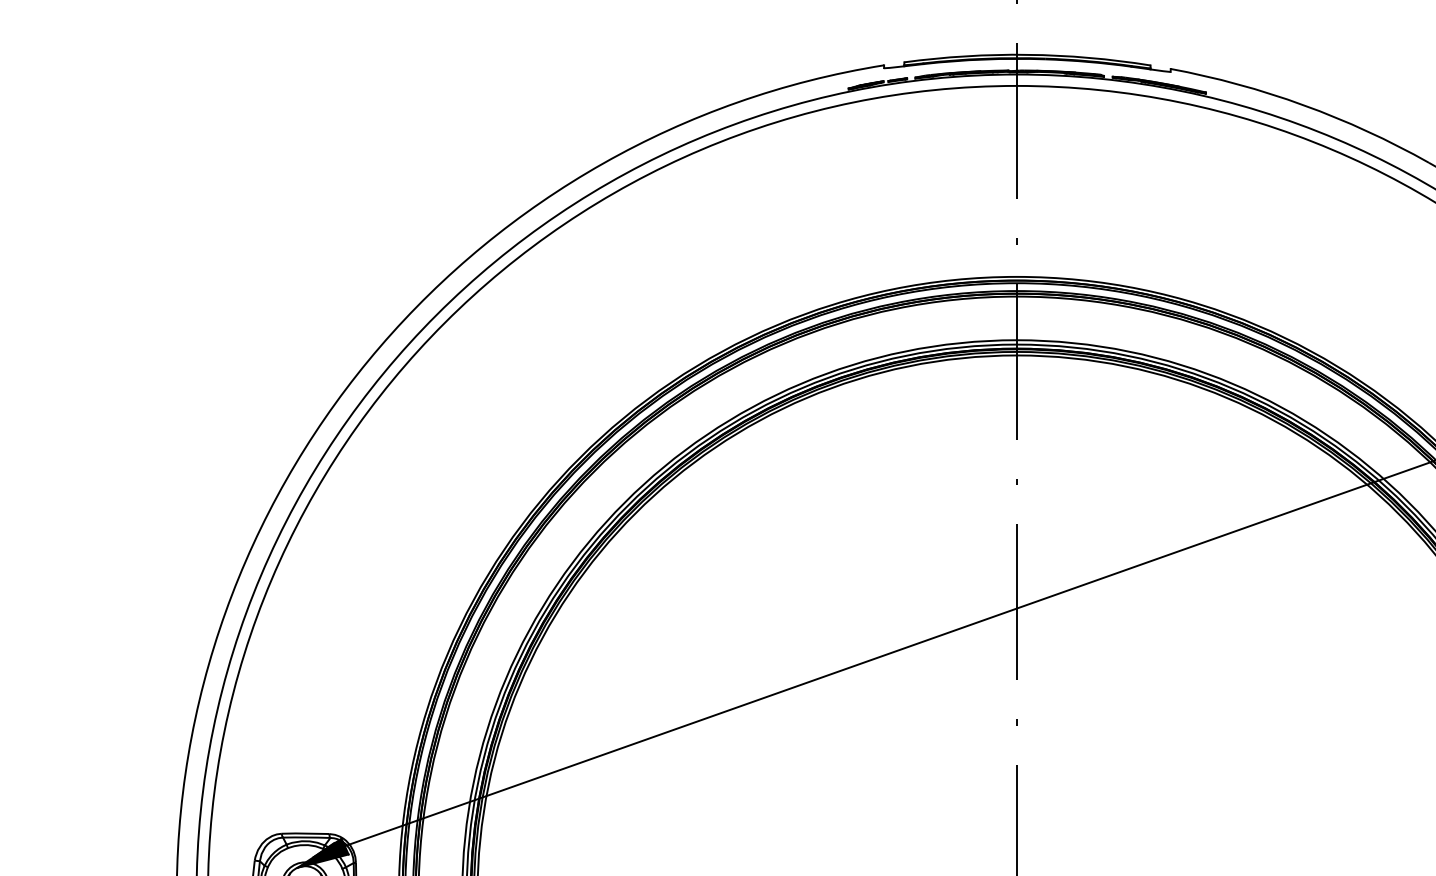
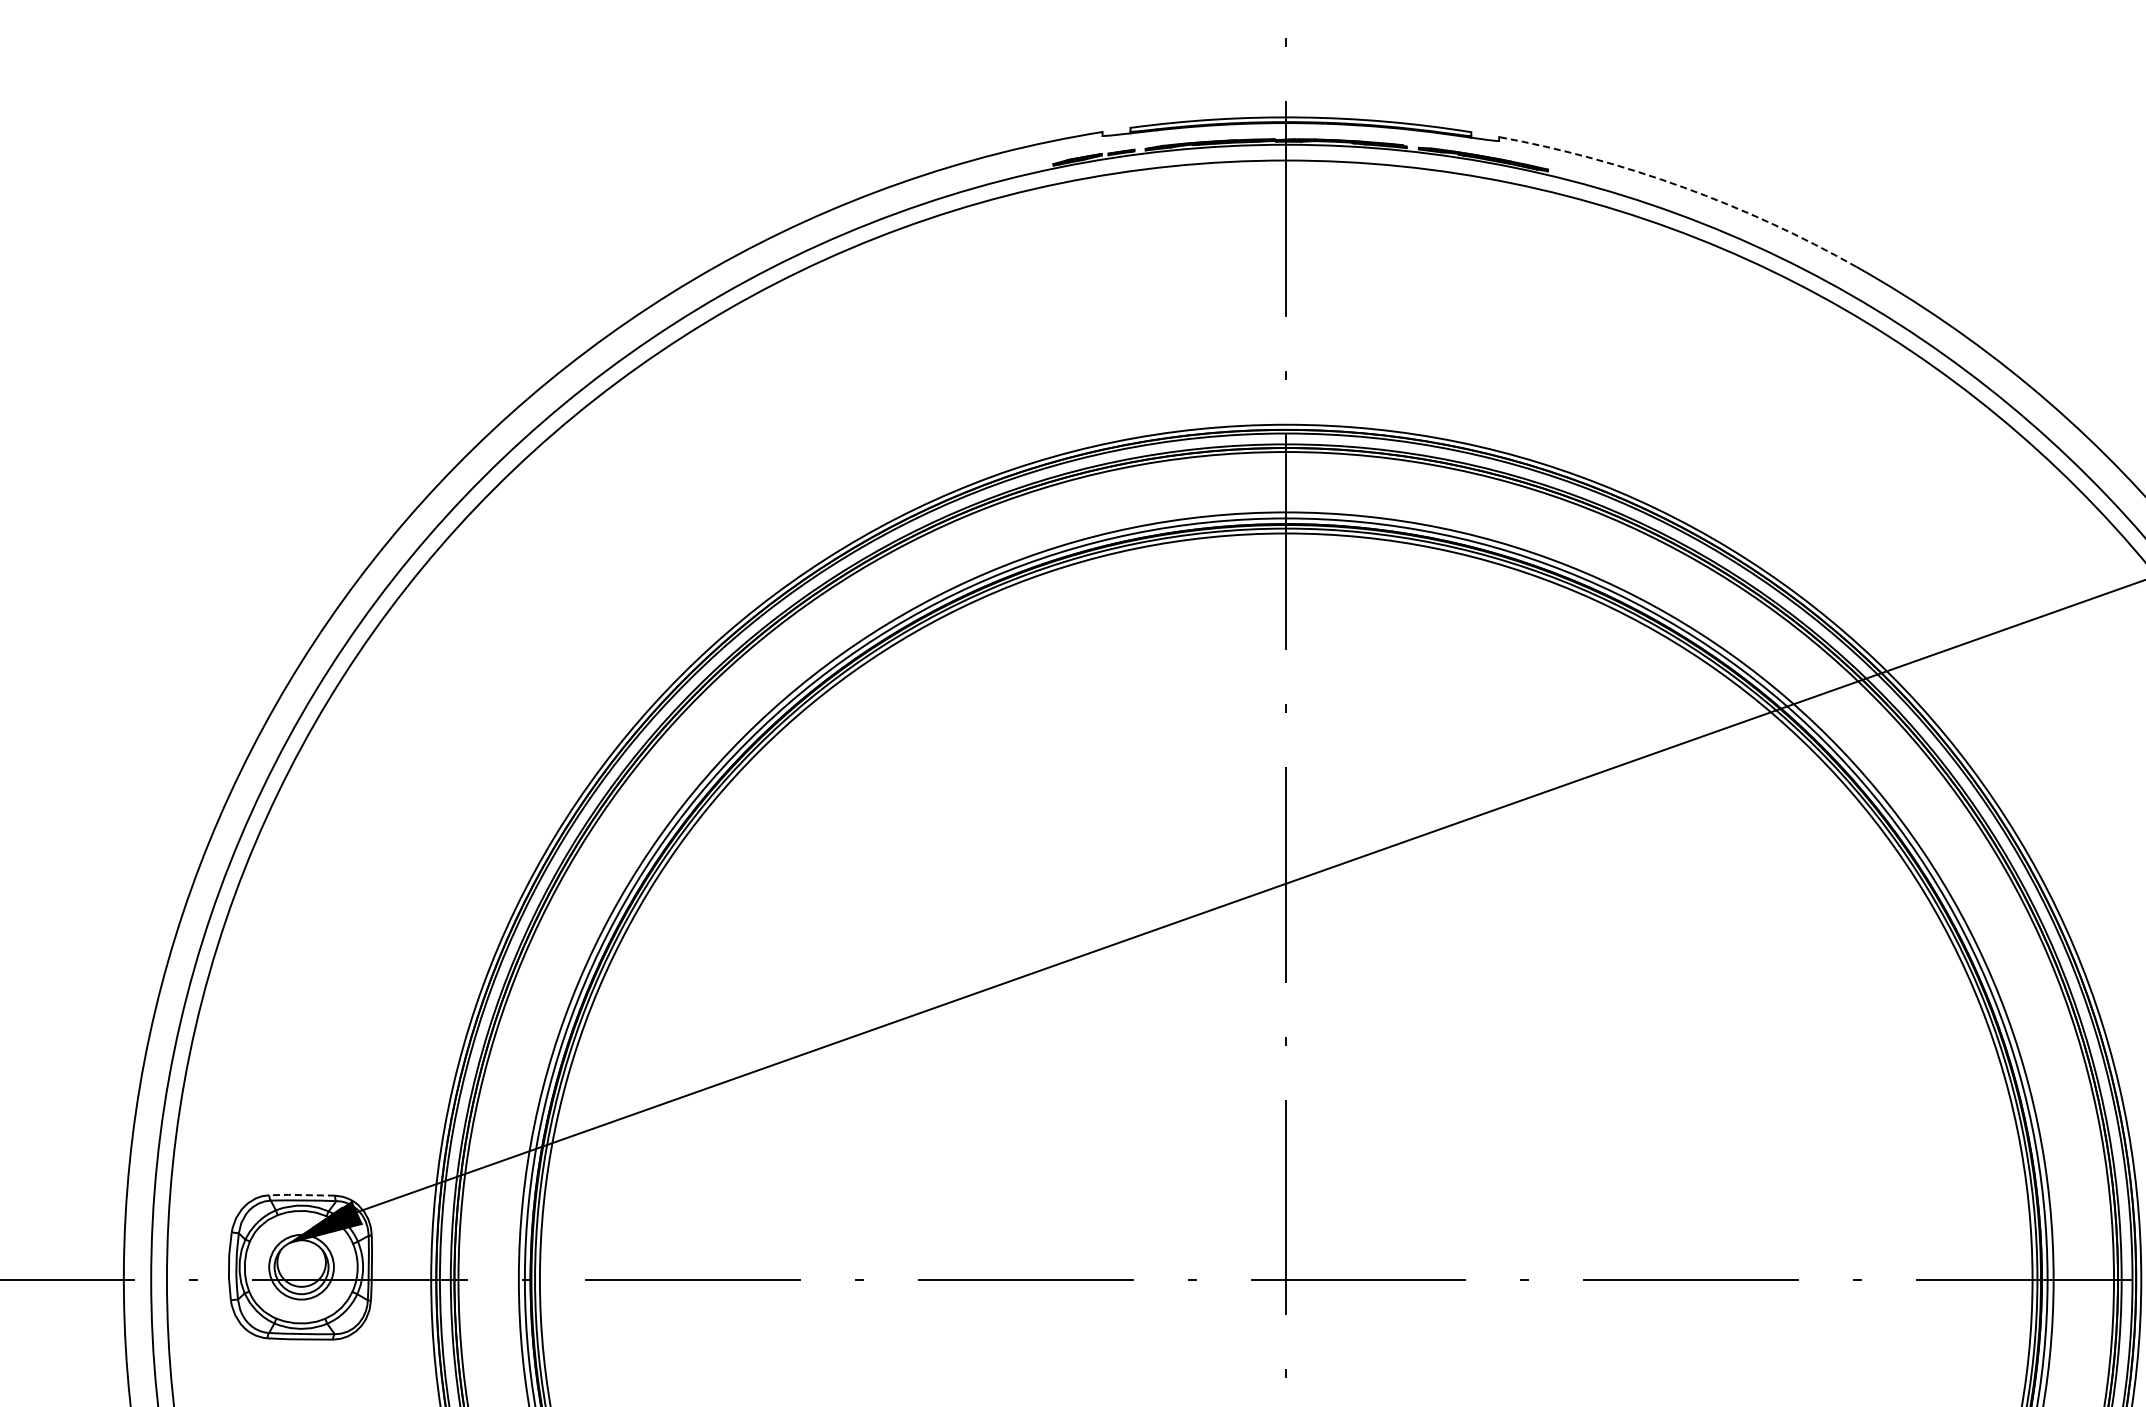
arc: (1303, 105) -> (1683, 187), solid -> dashed
line: (305, 833) -> (301, 1195), solid -> dashed

